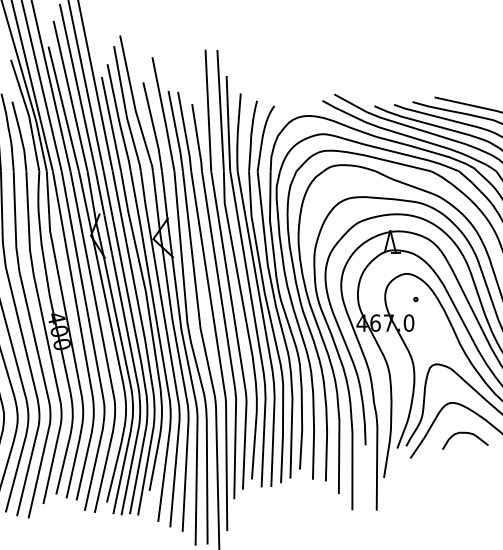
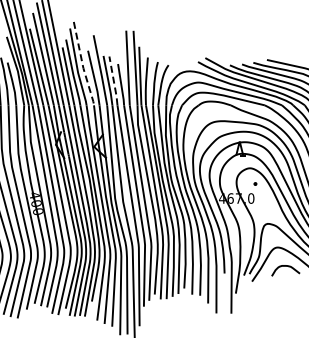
line: (134, 106) -> (82, 65), solid -> dashed
line: (184, 132) -> (113, 81), solid -> dashed

